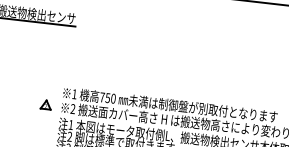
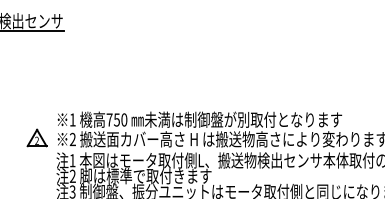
part: (45, 104) -> (36, 137), size x1.43

